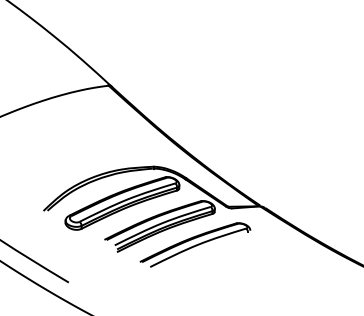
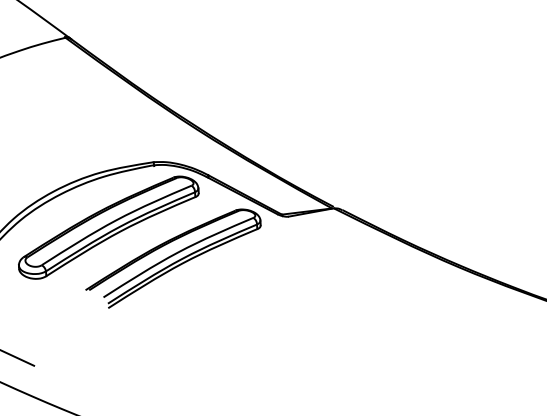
part: (195, 244) -> (235, 281), removed

